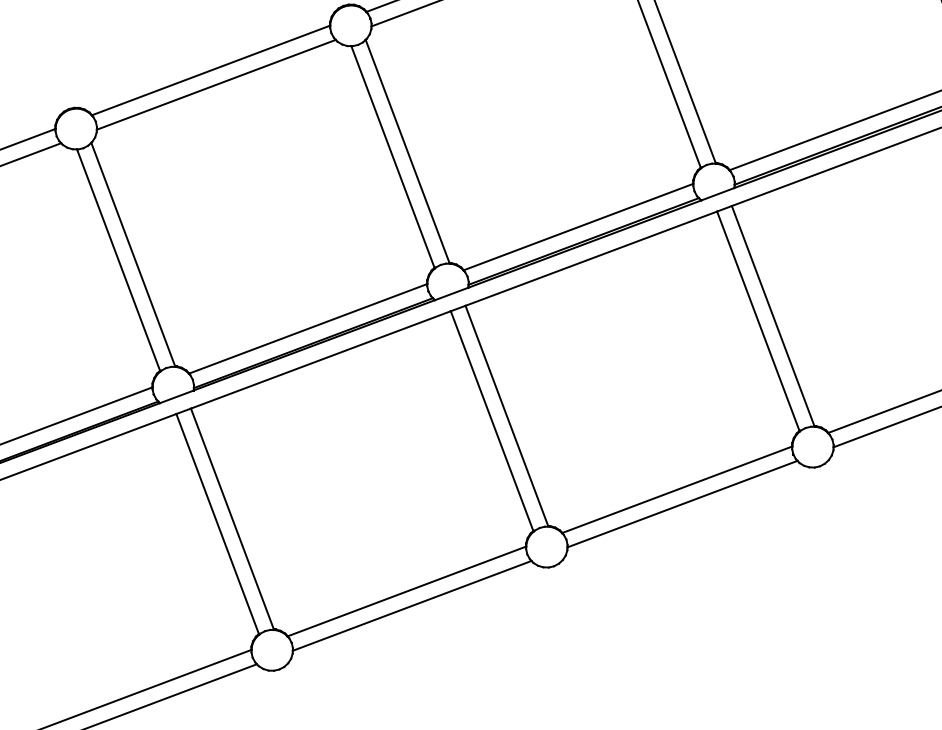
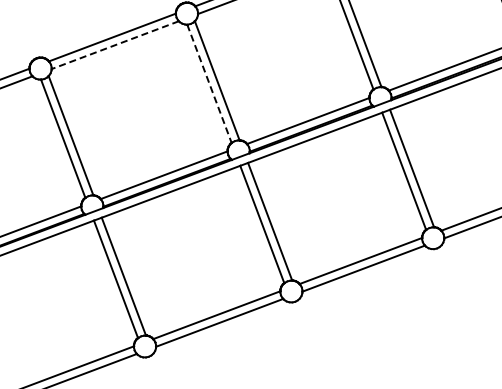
line: (214, 85) -> (114, 45), solid -> dashed
line: (393, 158) -> (209, 84), solid -> dashed

